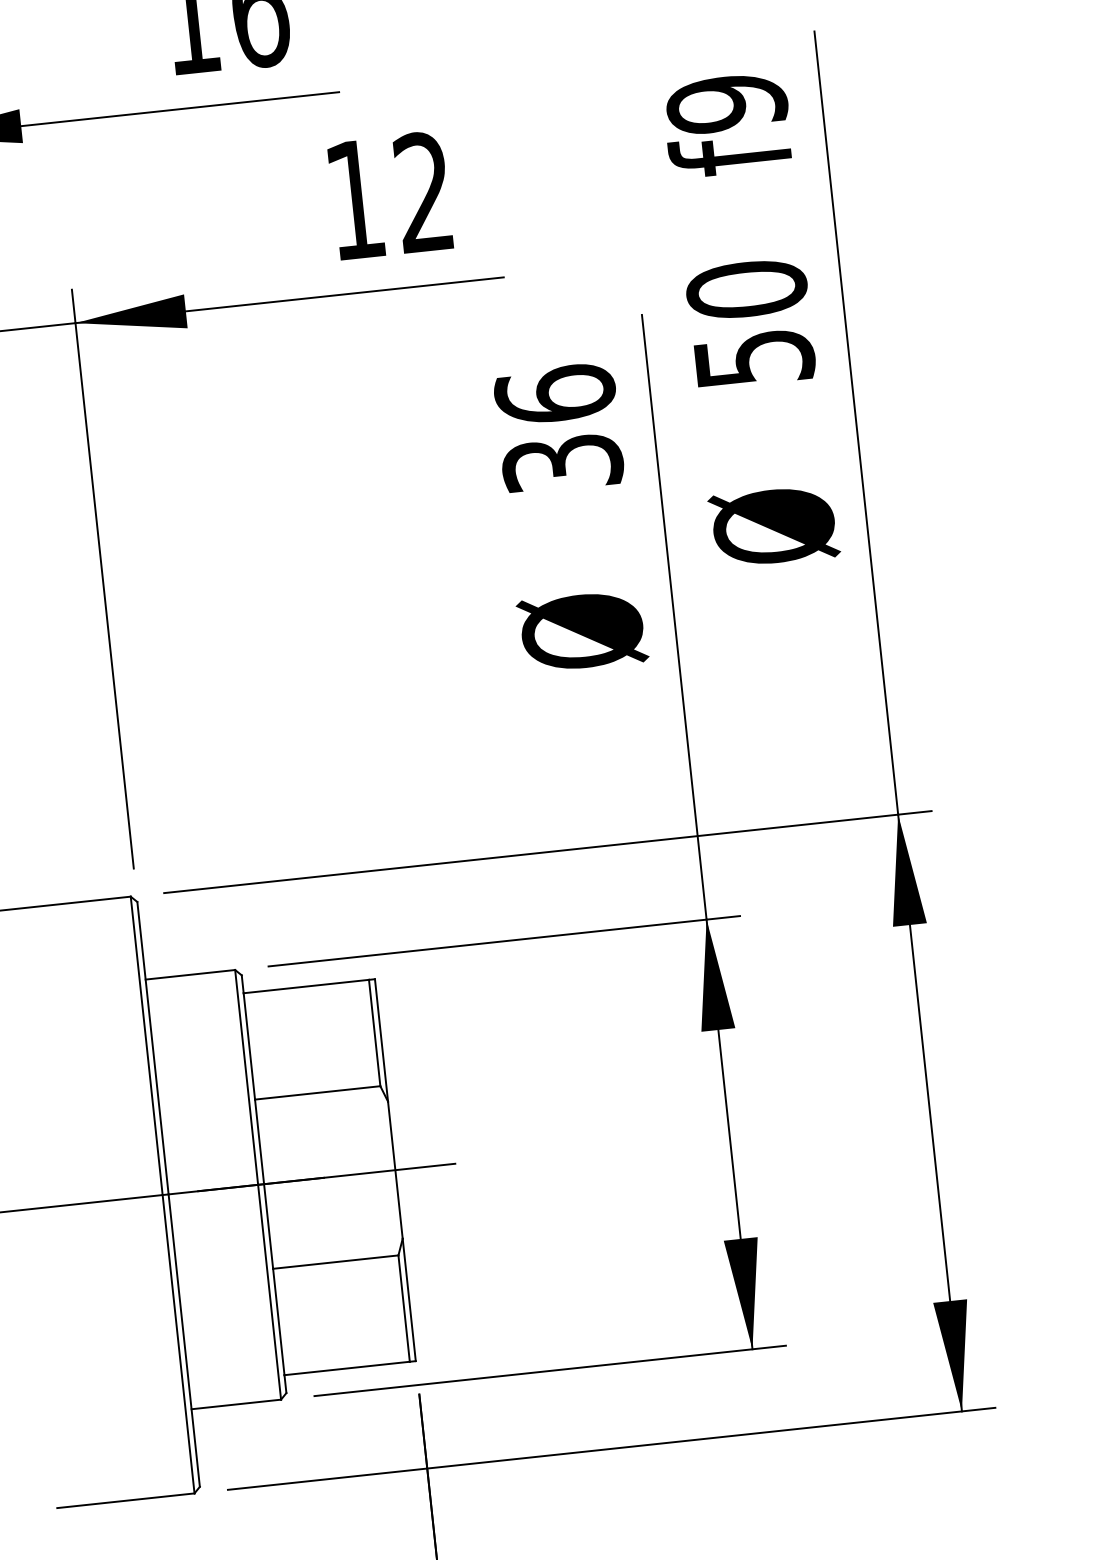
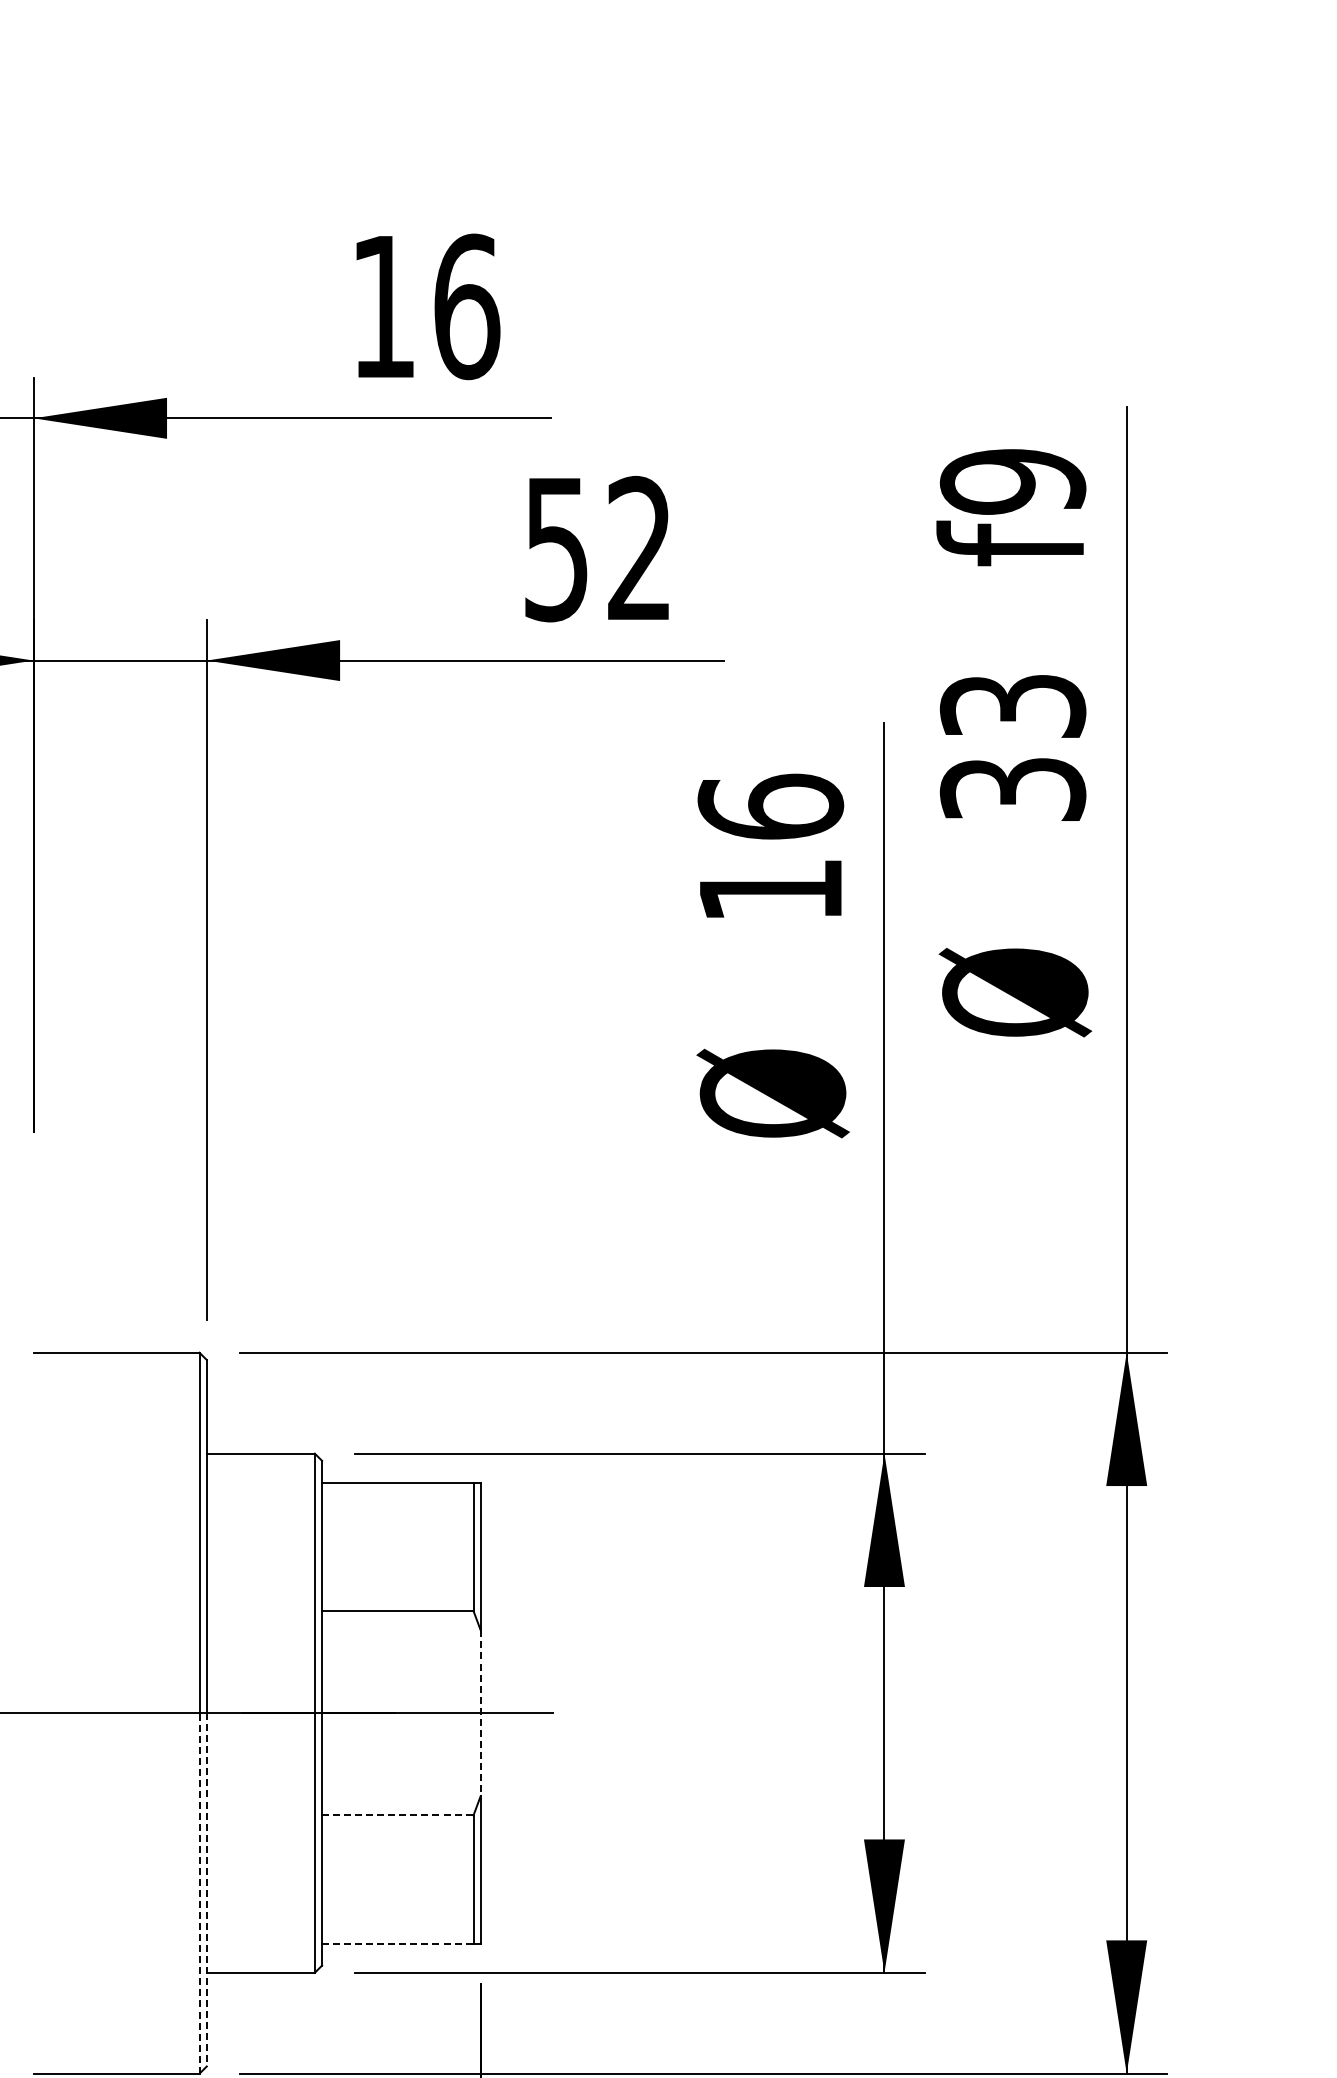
text: (355, 201) -> (556, 550), 12 -> 52
text: (750, 322) -> (1012, 746), 50 -> 33
text: (562, 463) -> (770, 890), 36 -> 16
line: (395, 1170) -> (480, 1713), solid -> dashed
line: (335, 1262) -> (397, 1815), solid -> dashed
line: (183, 1340) -> (206, 1889), solid -> dashed
line: (178, 1343) -> (199, 1892), solid -> dashed
line: (346, 1368) -> (397, 1943), solid -> dashed

